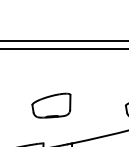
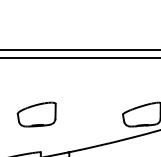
part: (51, 105) -> (36, 114), moved

